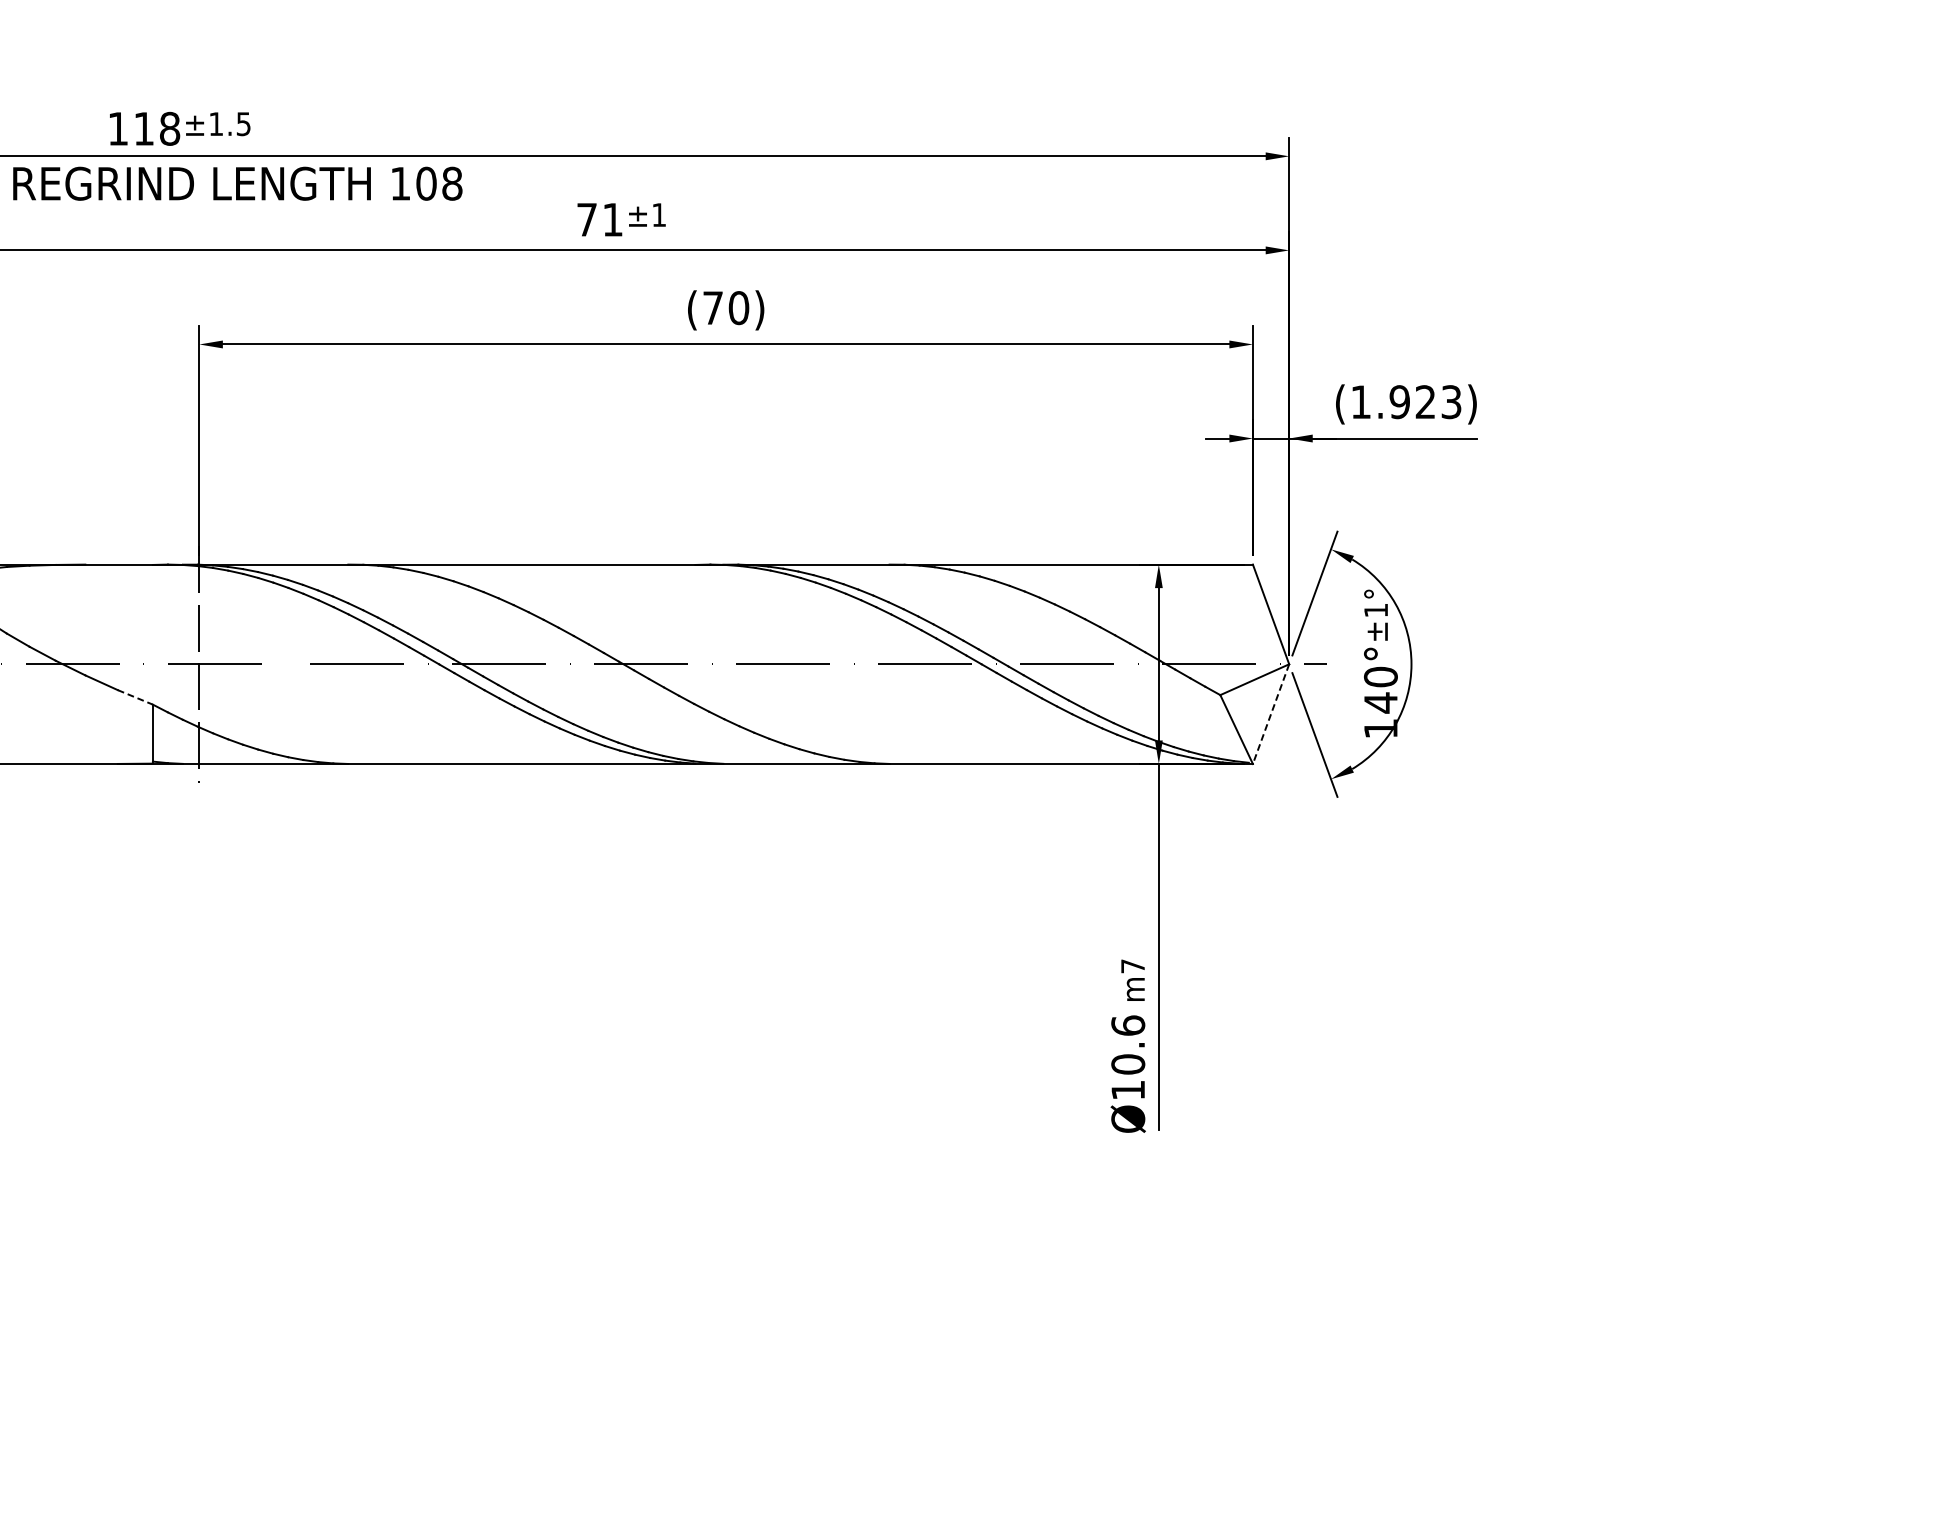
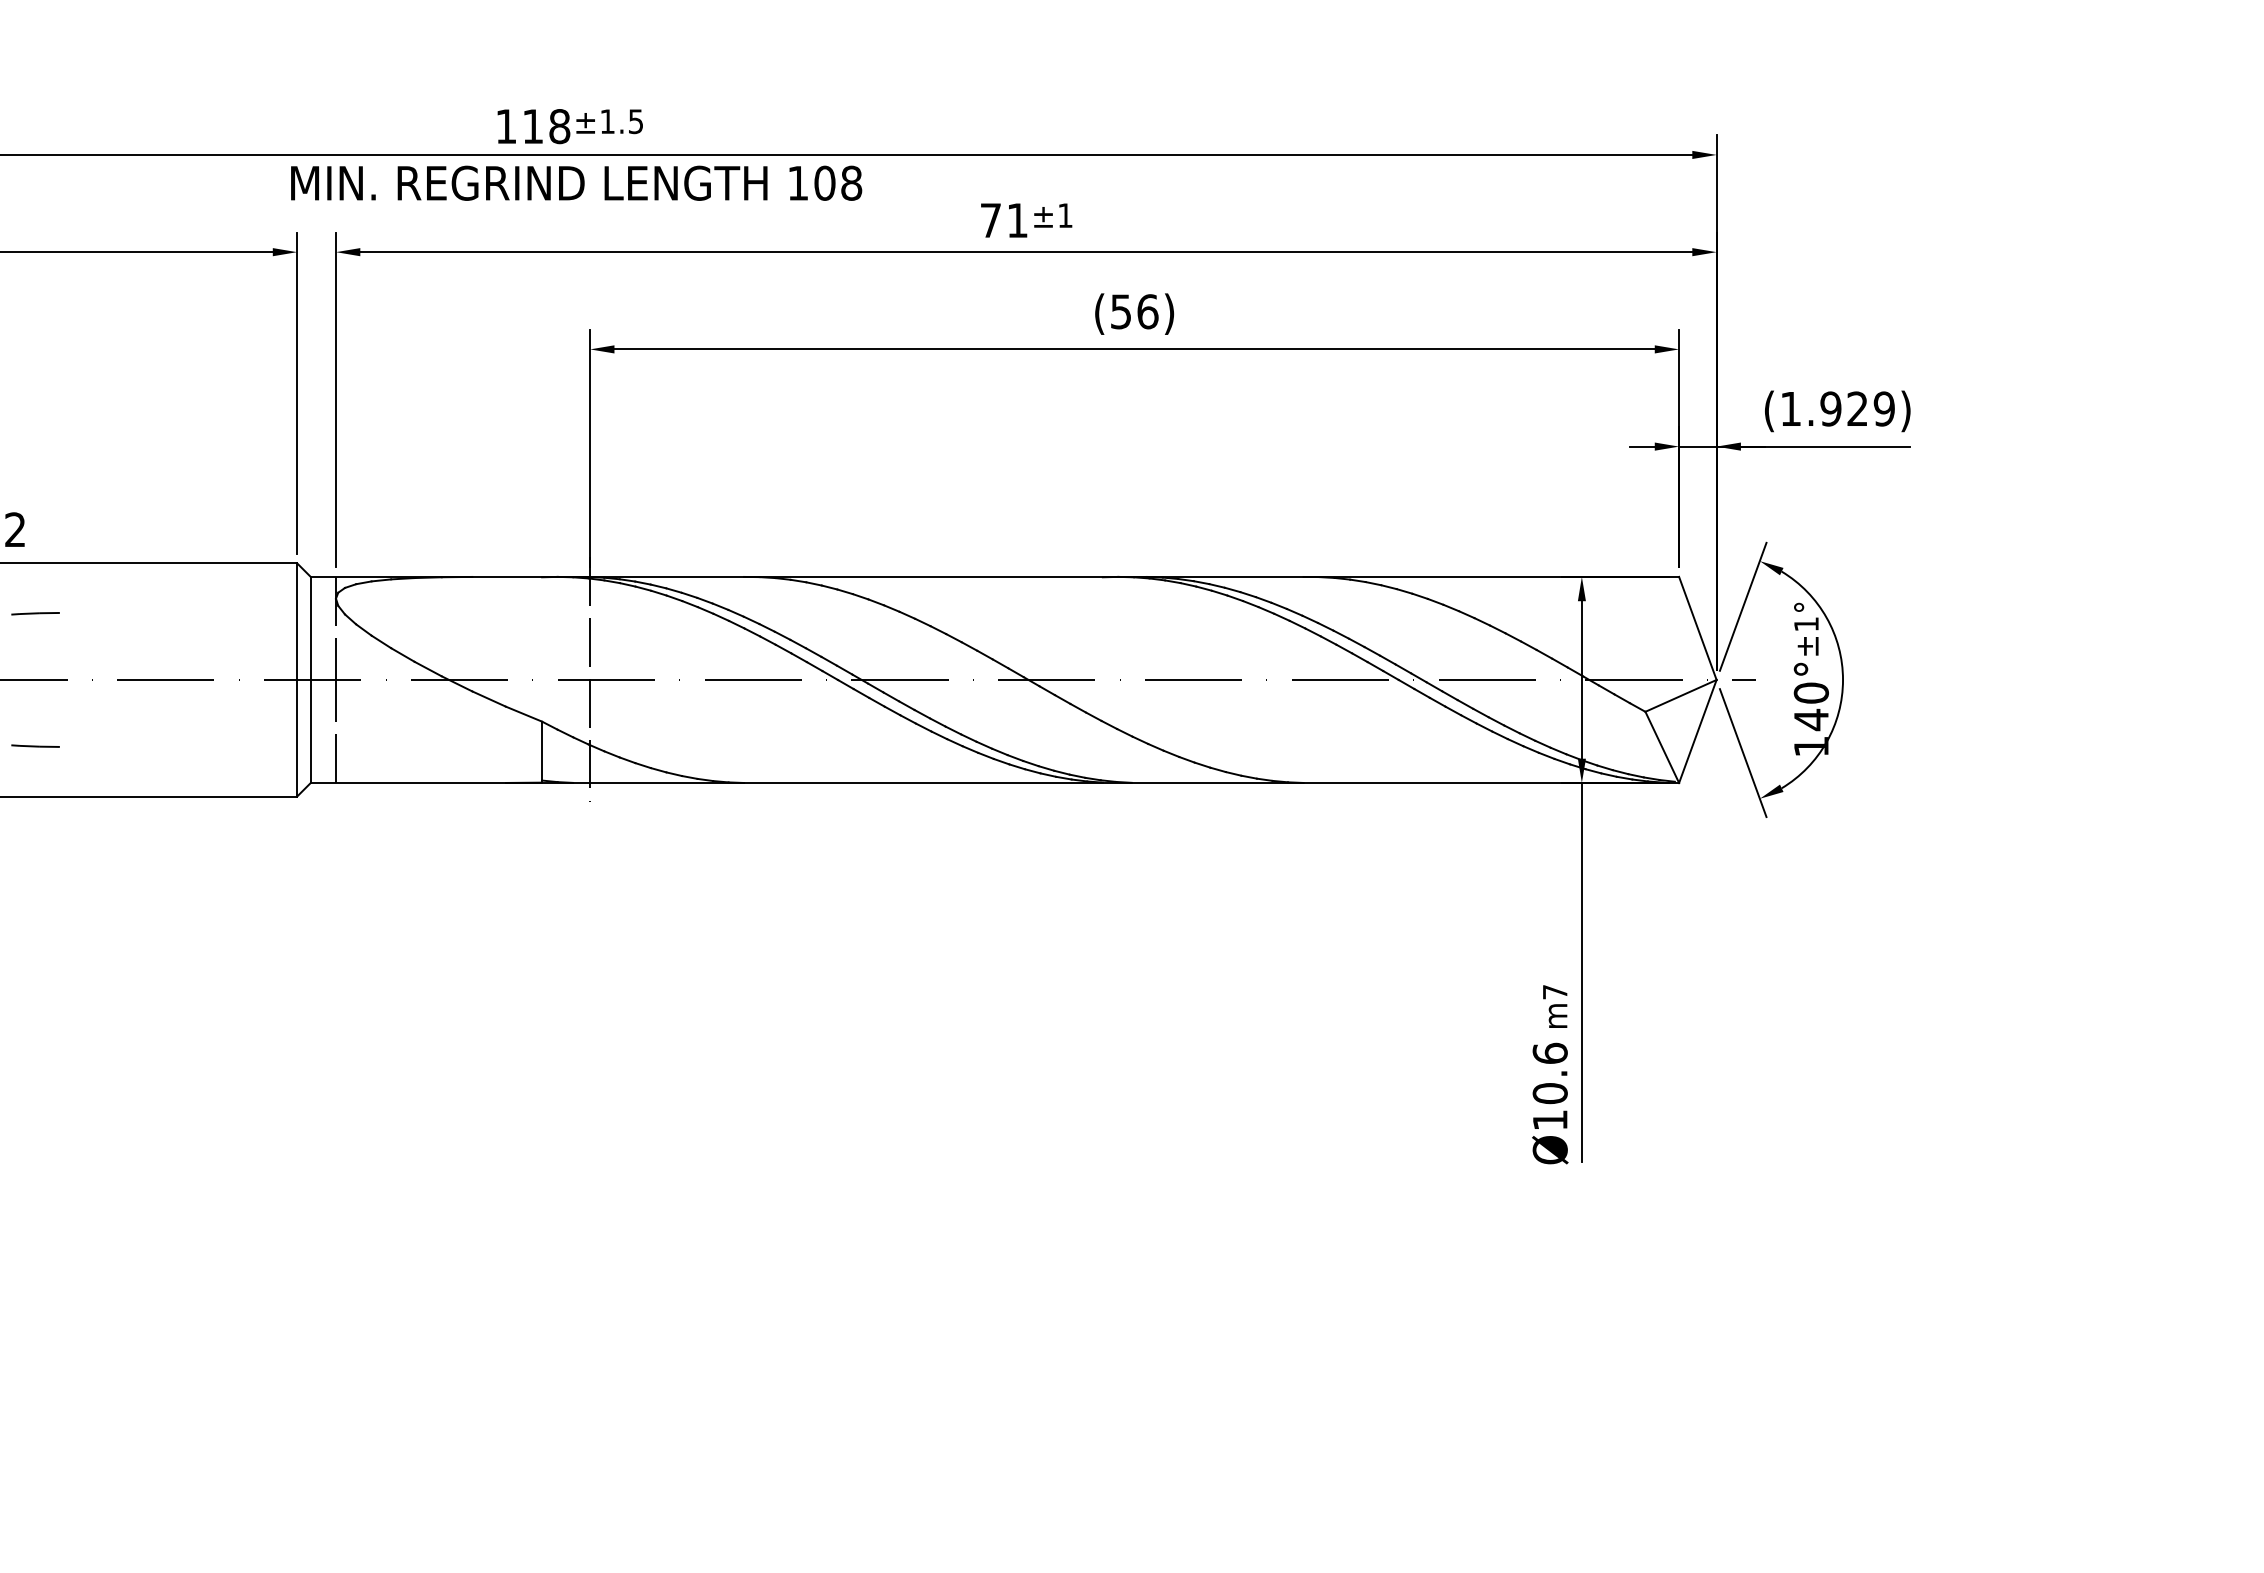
text: (726, 307) -> (1134, 311), (70) -> (56)
text: (1450, 401) -> (1883, 408), (1.923) -> (1.929)
line: (135, 697) -> (524, 714), dashed -> solid
line: (1270, 714) -> (1697, 731), dashed -> solid

